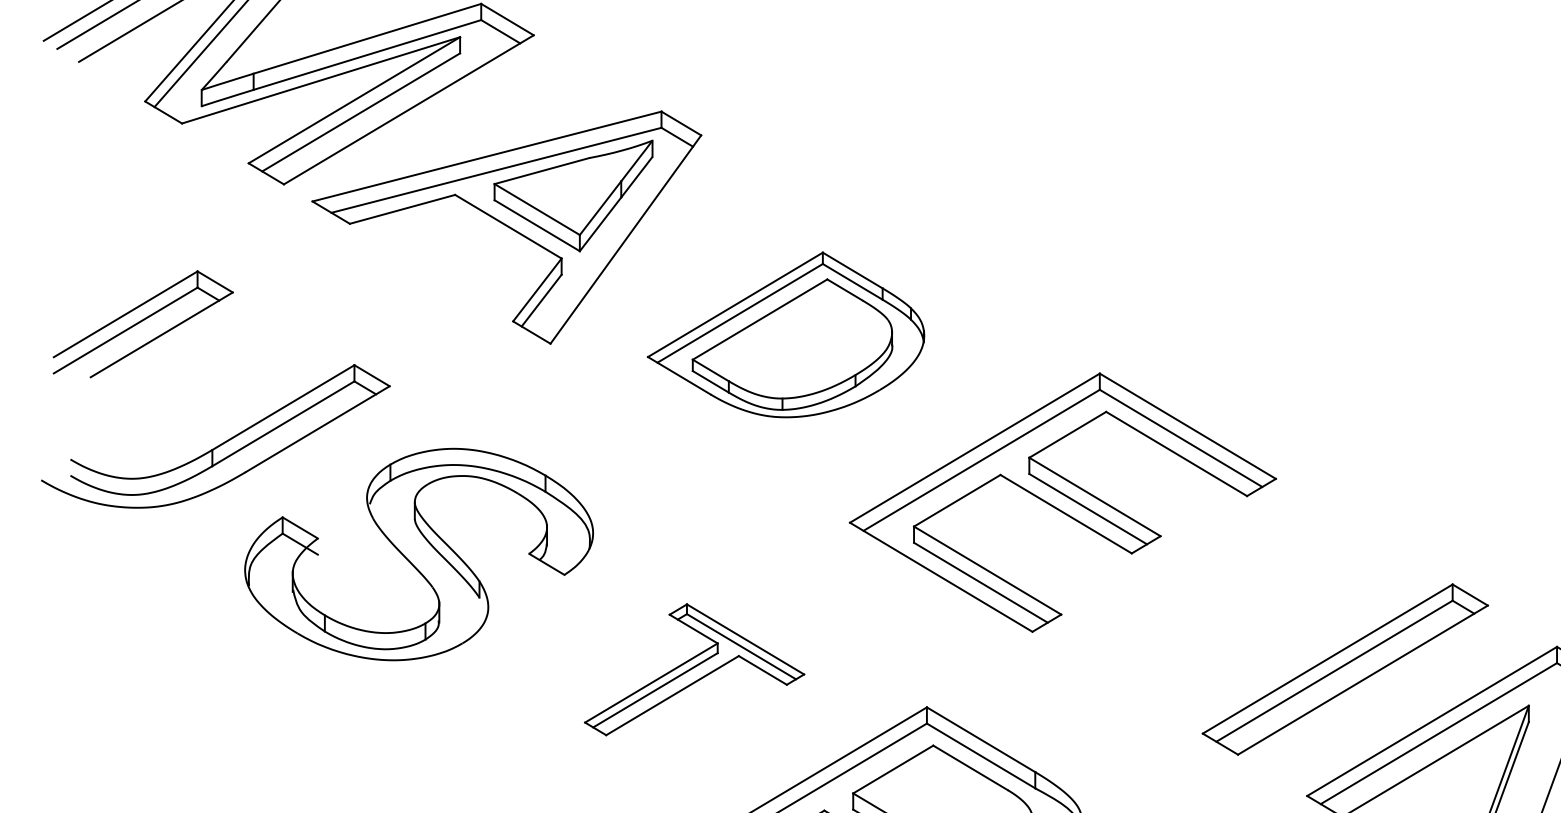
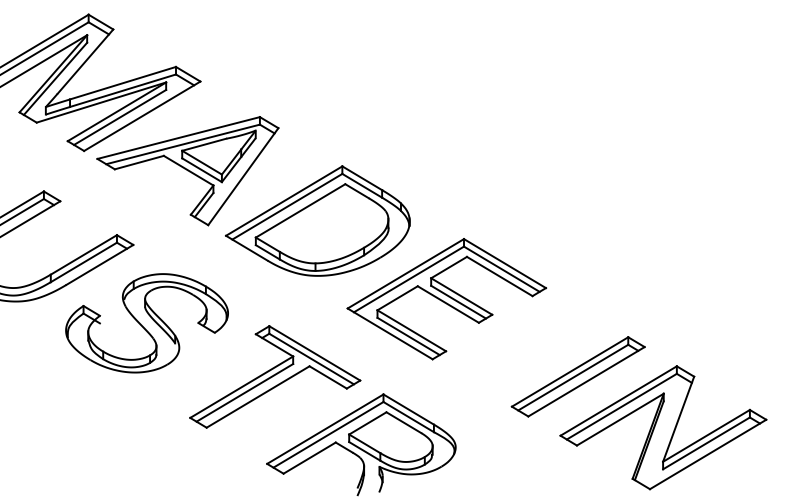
part: (785, 333) -> (317, 220), size x1.43
part: (694, 668) -> (275, 376), size x1.67

